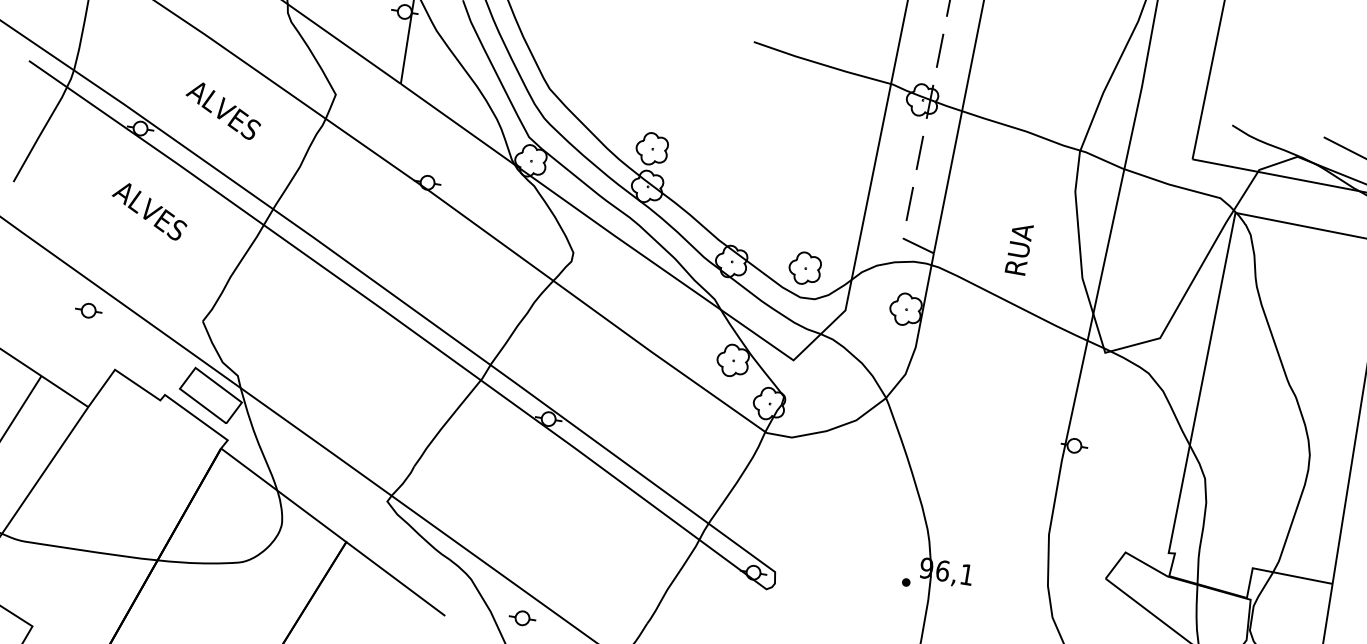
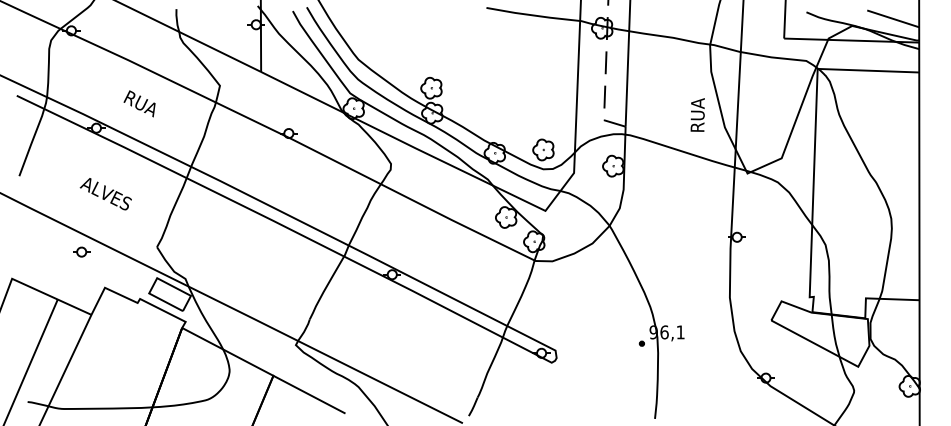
text: (223, 110) -> (148, 107), ALVES -> RUA
text: (148, 211) -> (105, 194), moved
text: (1019, 248) -> (697, 114), moved
part: (521, 617) -> (395, 406), removed

